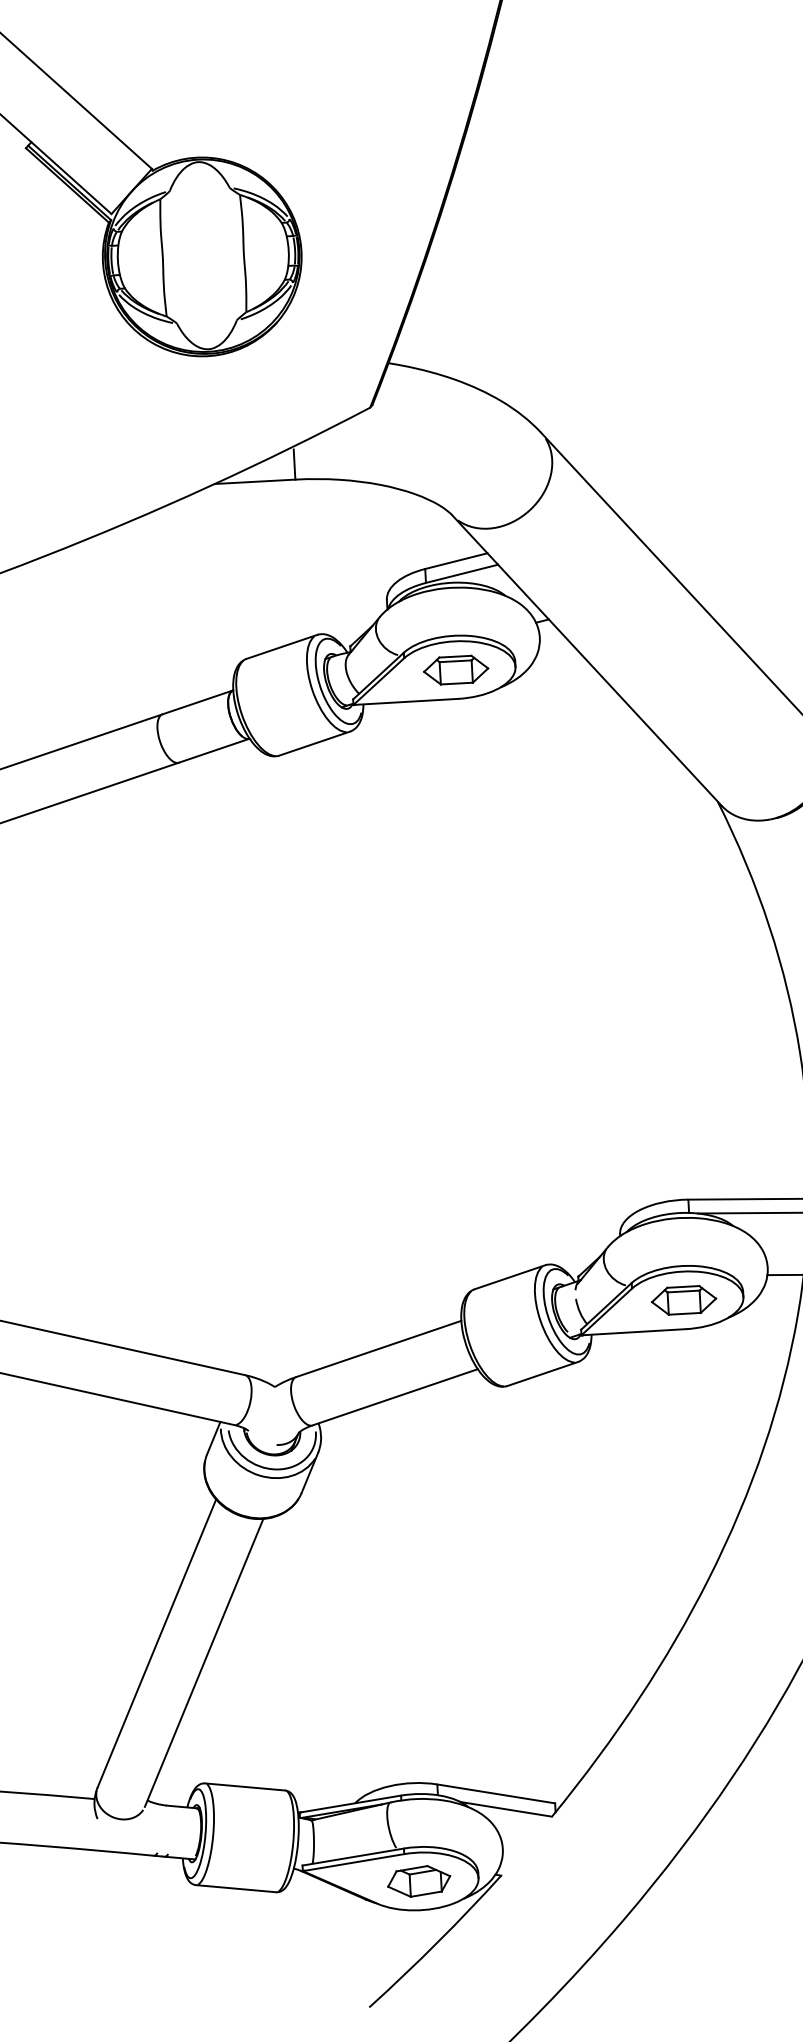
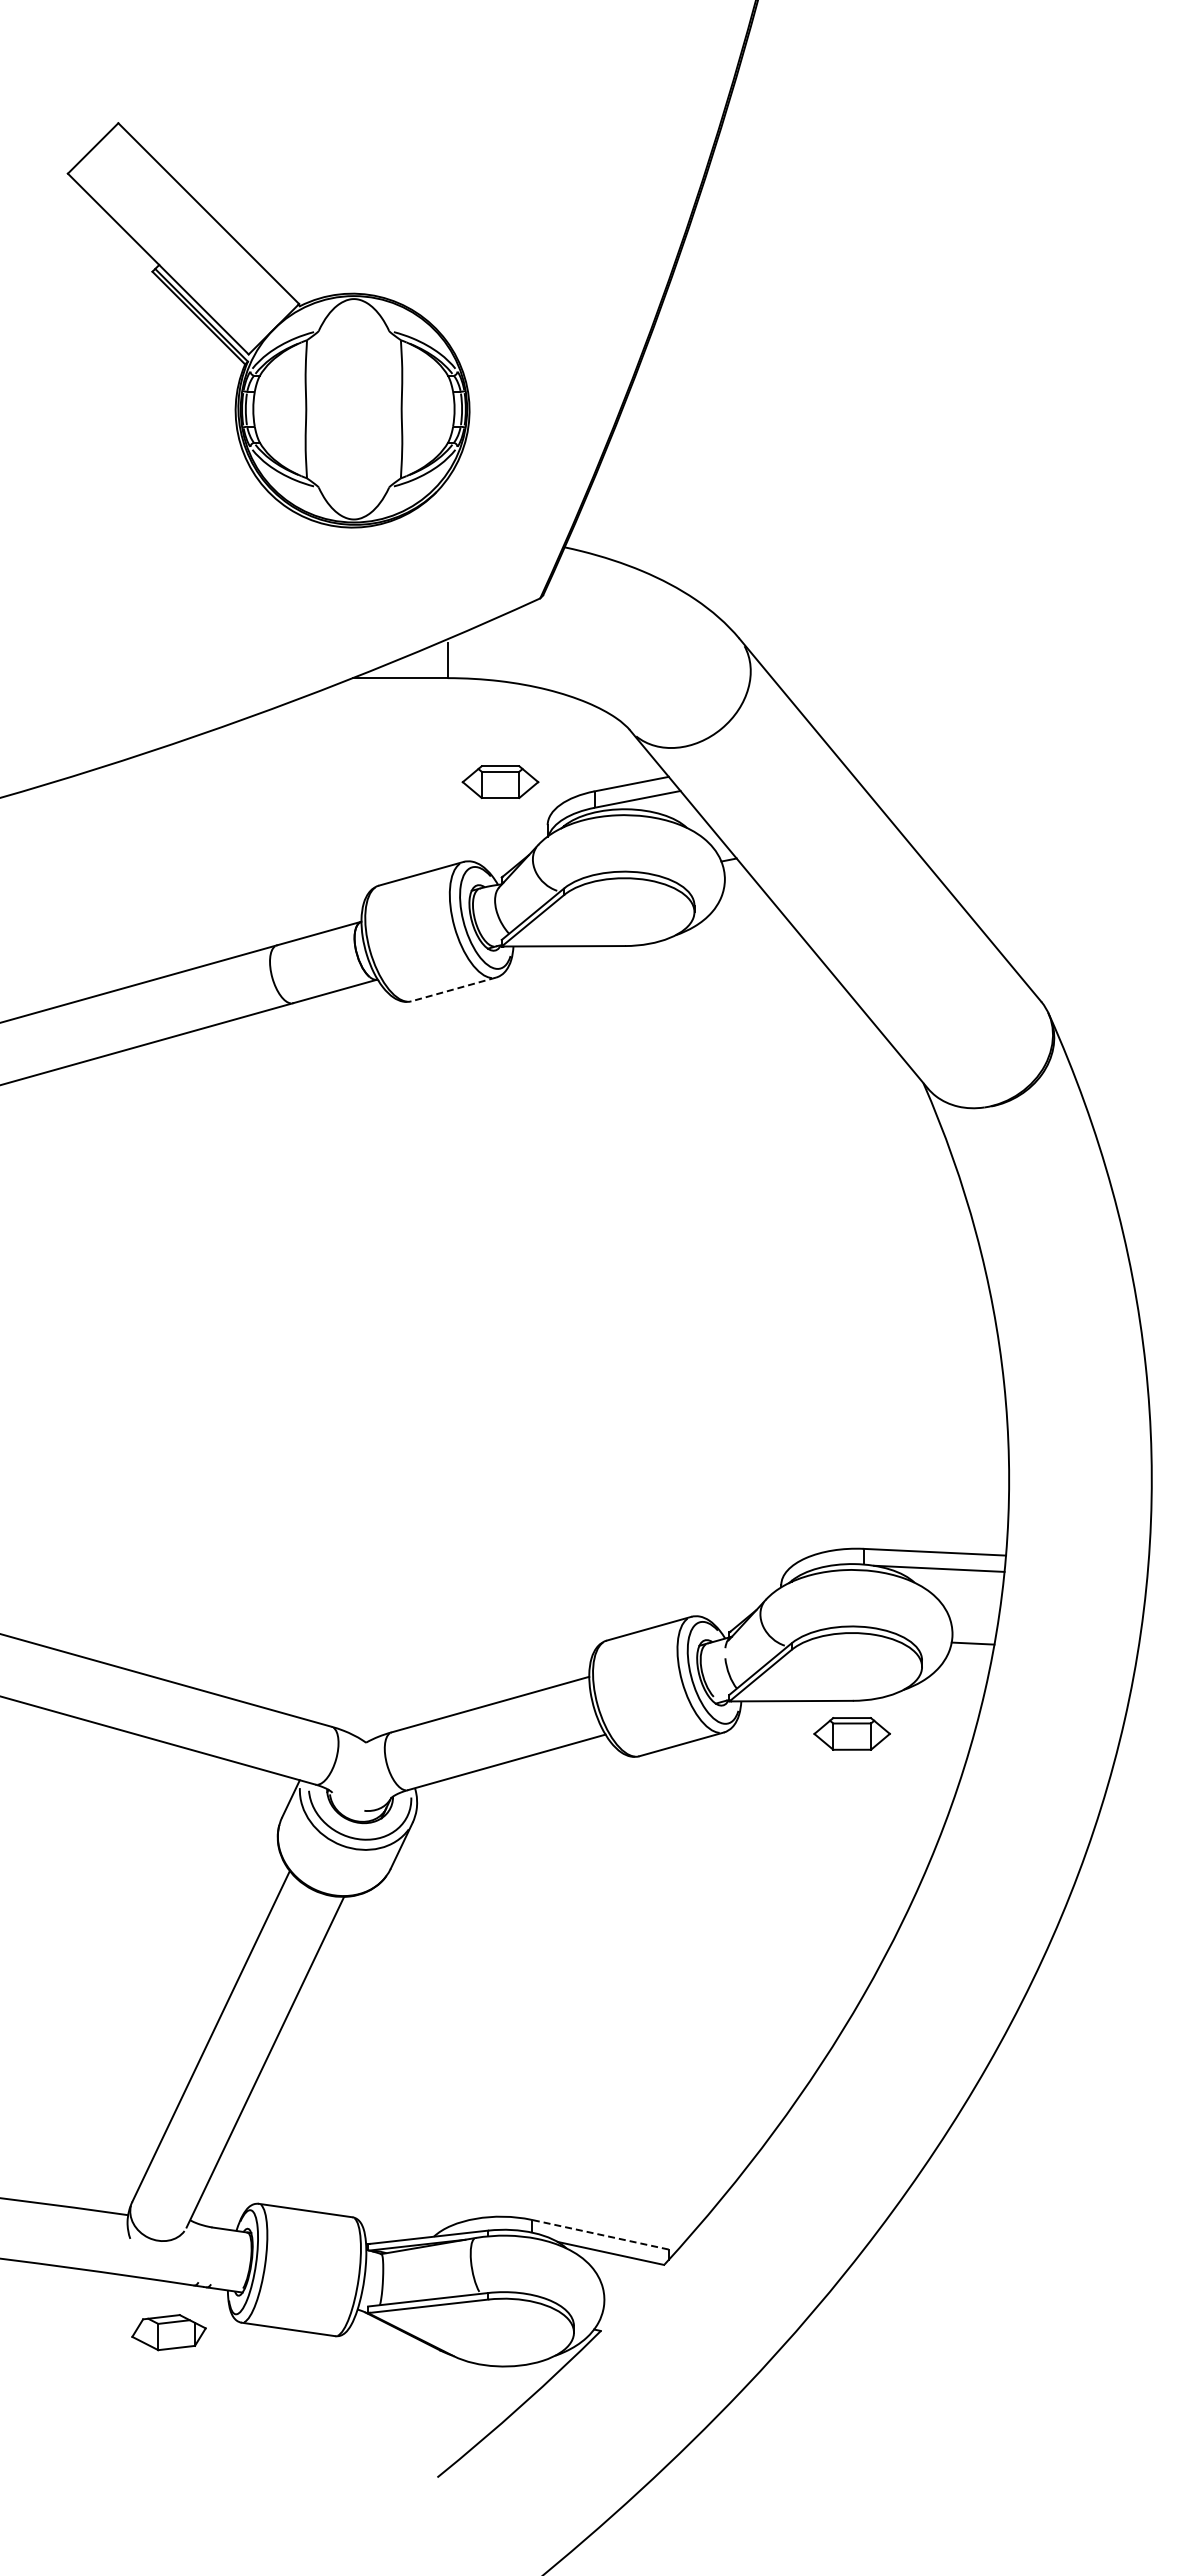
part: (456, 669) -> (500, 781), moved
line: (314, 743) -> (453, 989), solid -> dashed
part: (683, 1300) -> (851, 1733), moved
line: (495, 1793) -> (599, 2234), solid -> dashed
part: (418, 1881) -> (168, 2332), moved

